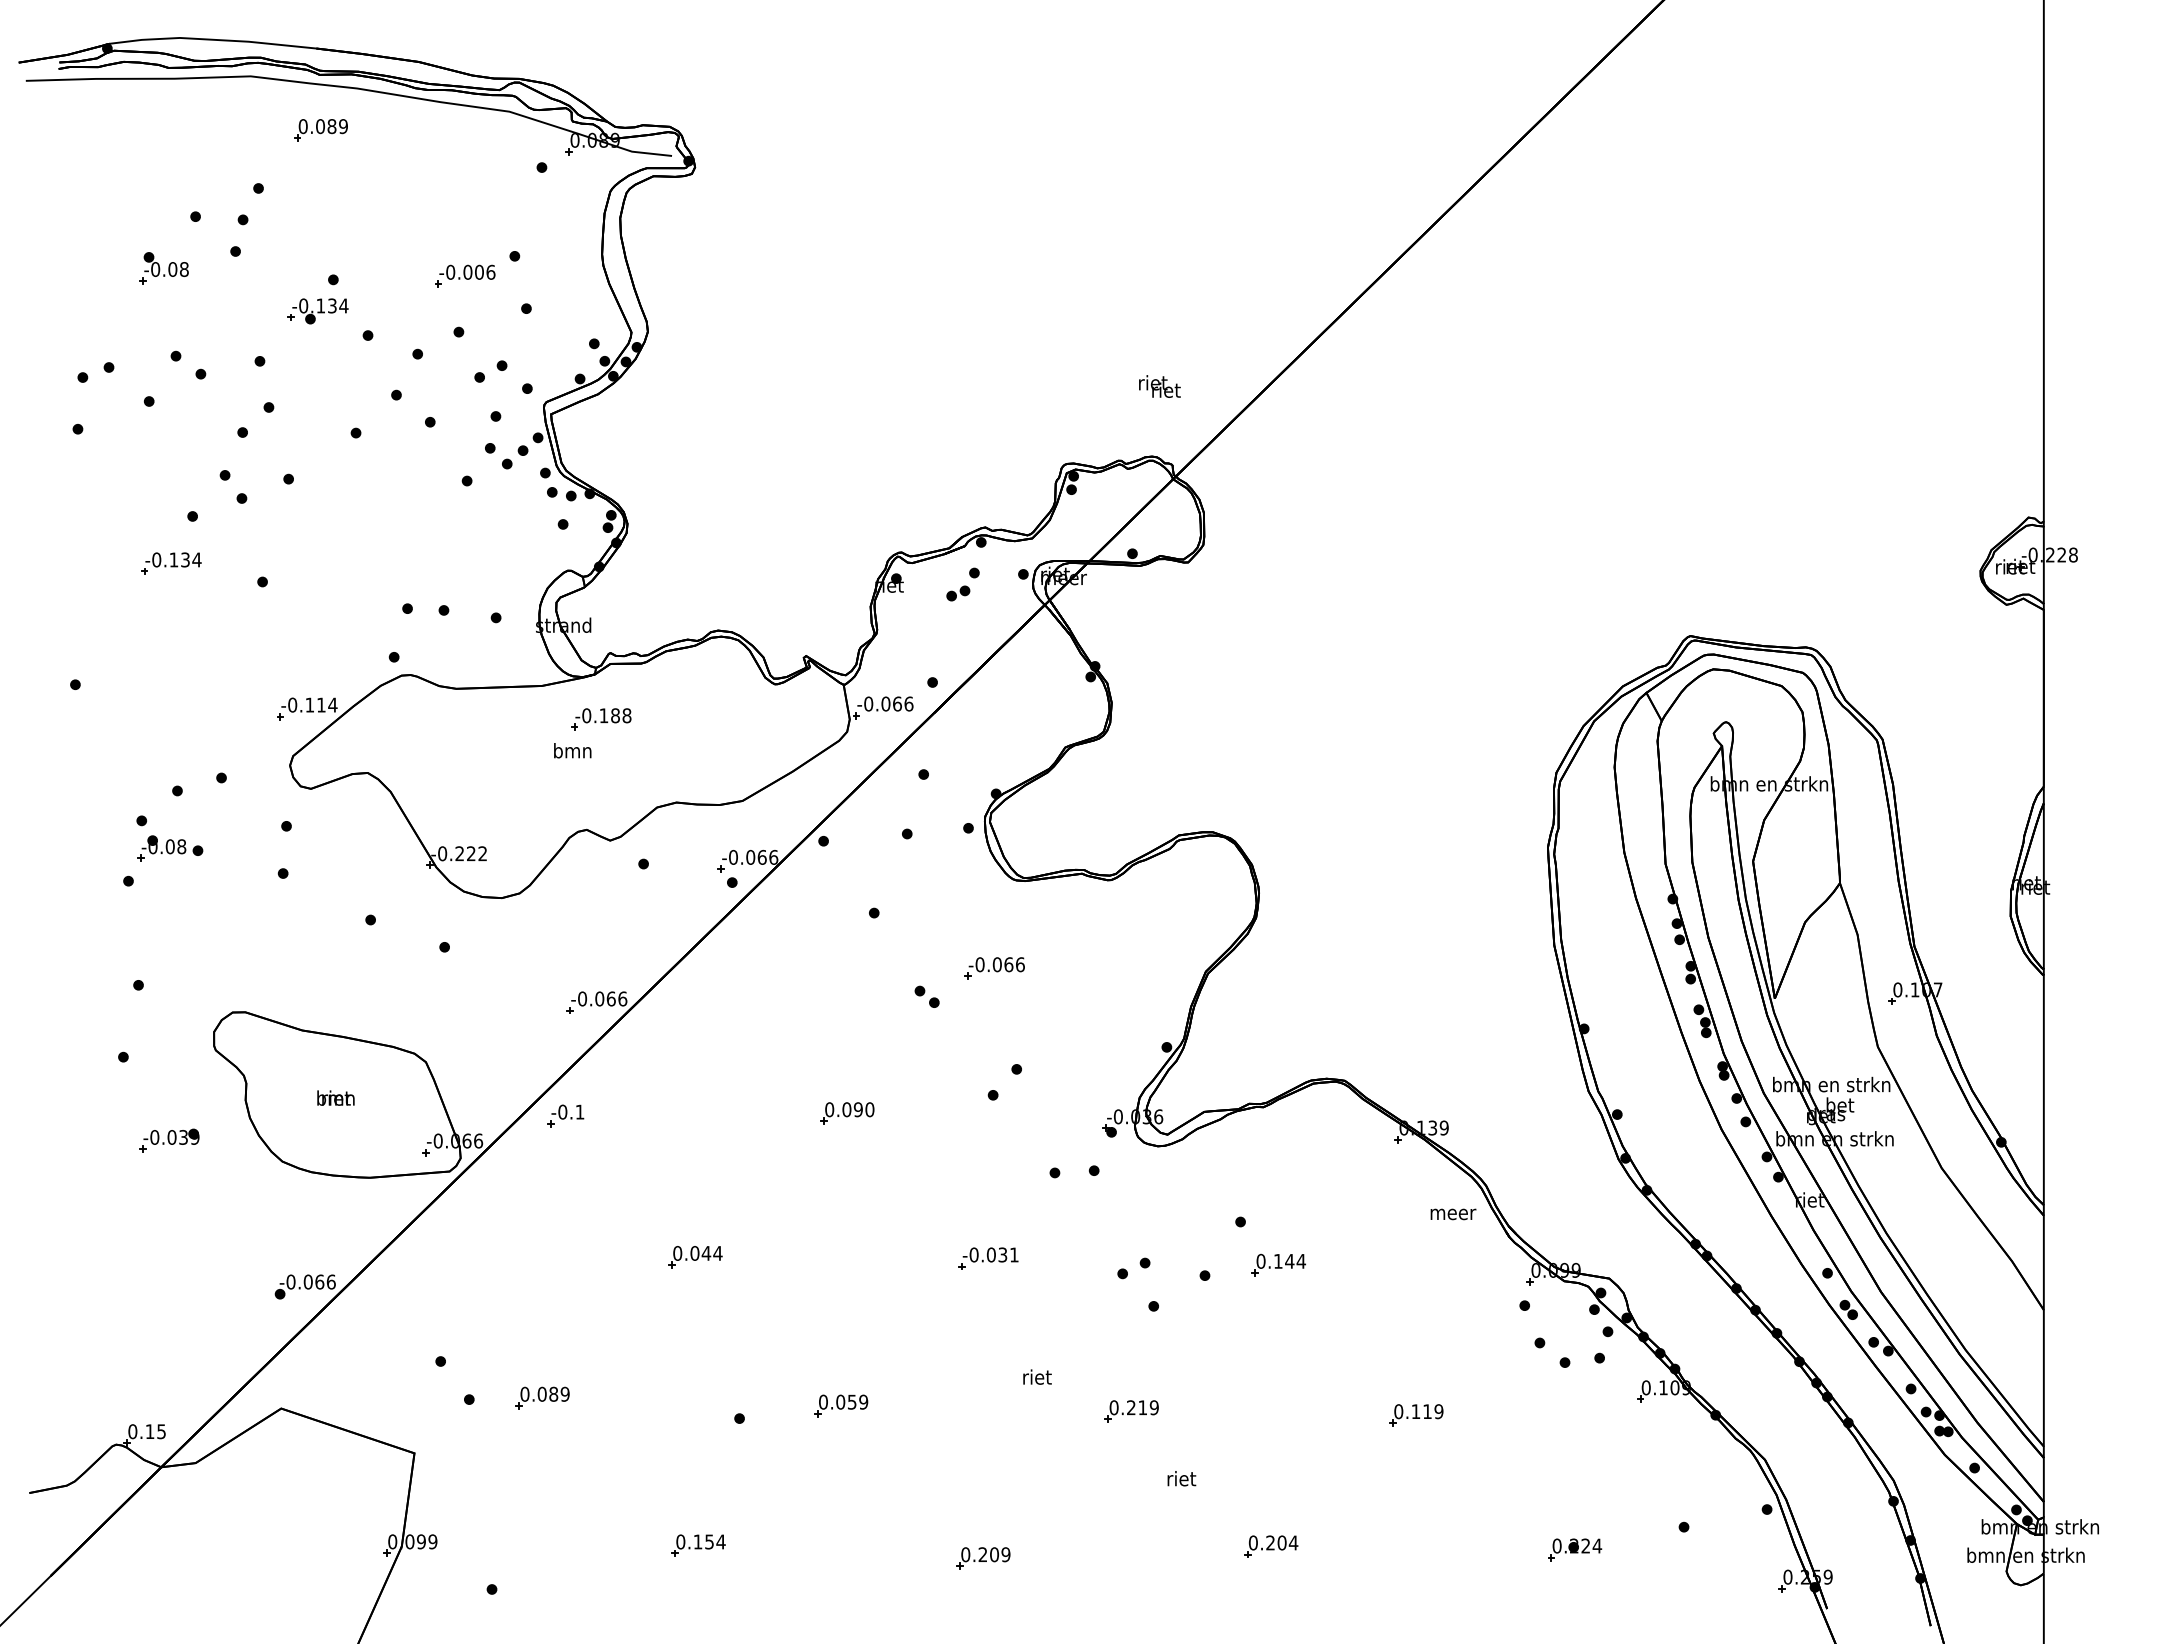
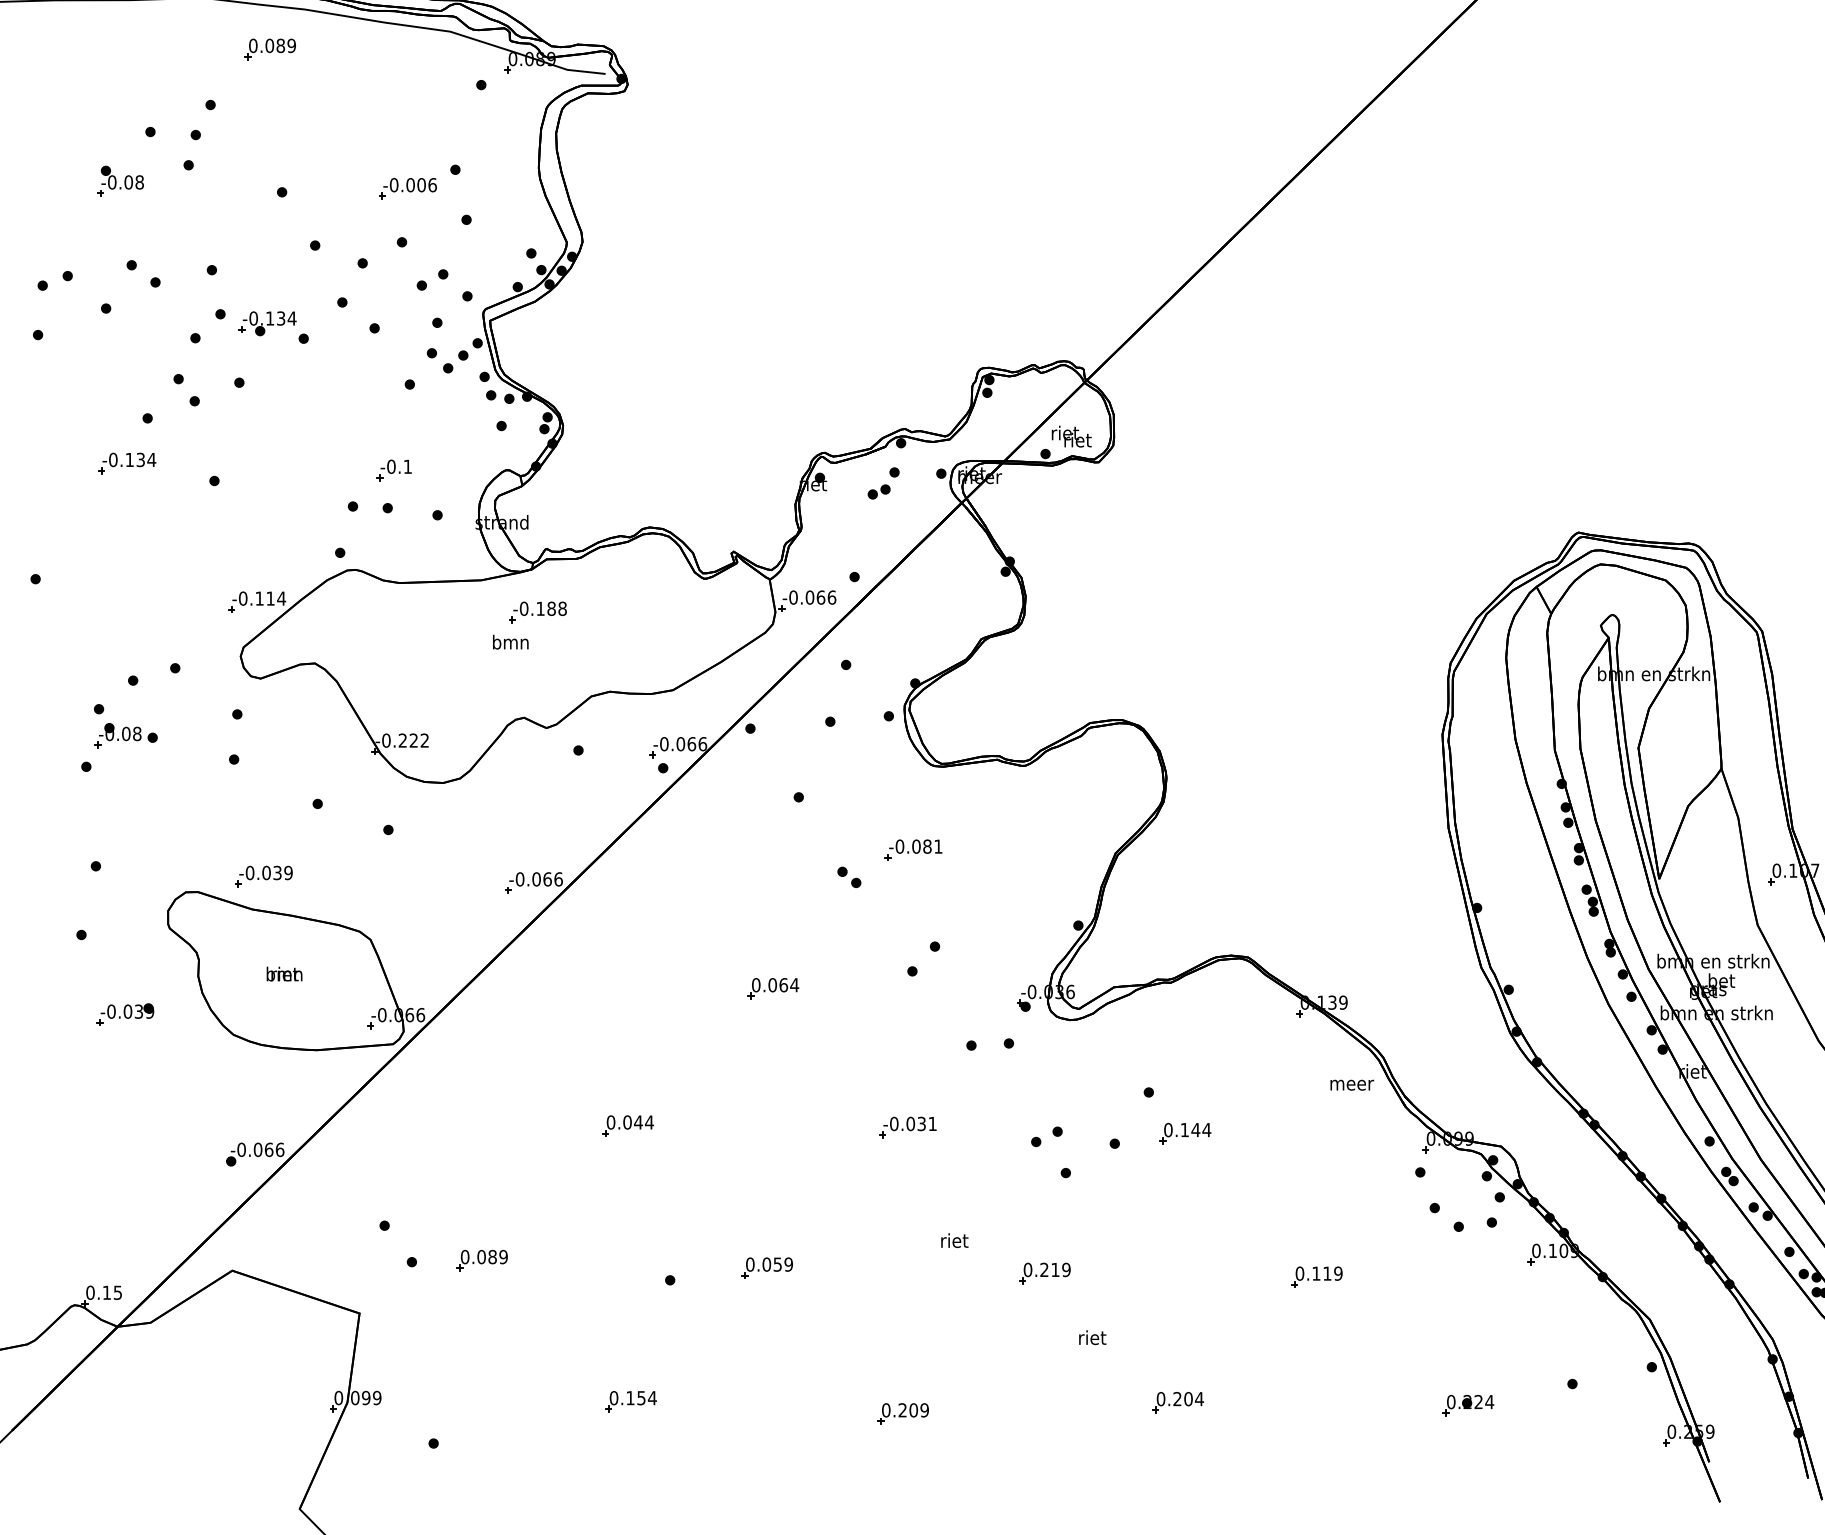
part: (317, 311) -> (266, 323), moved
text: (1159, 386) -> (1071, 436), moved
text: (1014, 964) -> (932, 846), -0.066 -> -0.081
part: (314, 995) -> (264, 876), added
text: (863, 1109) -> (788, 984), 0.090 -> 0.064
part: (565, 1115) -> (393, 470), moved

